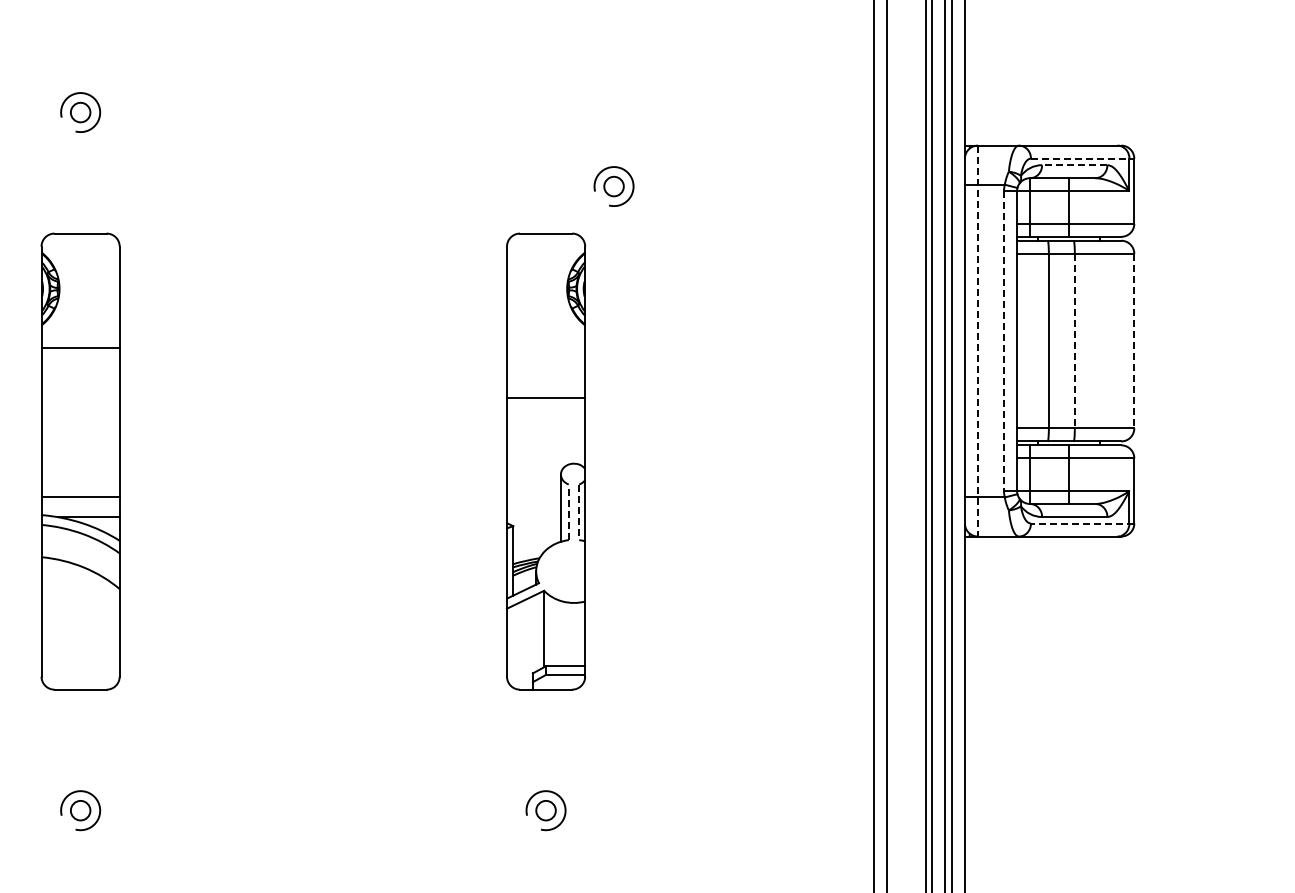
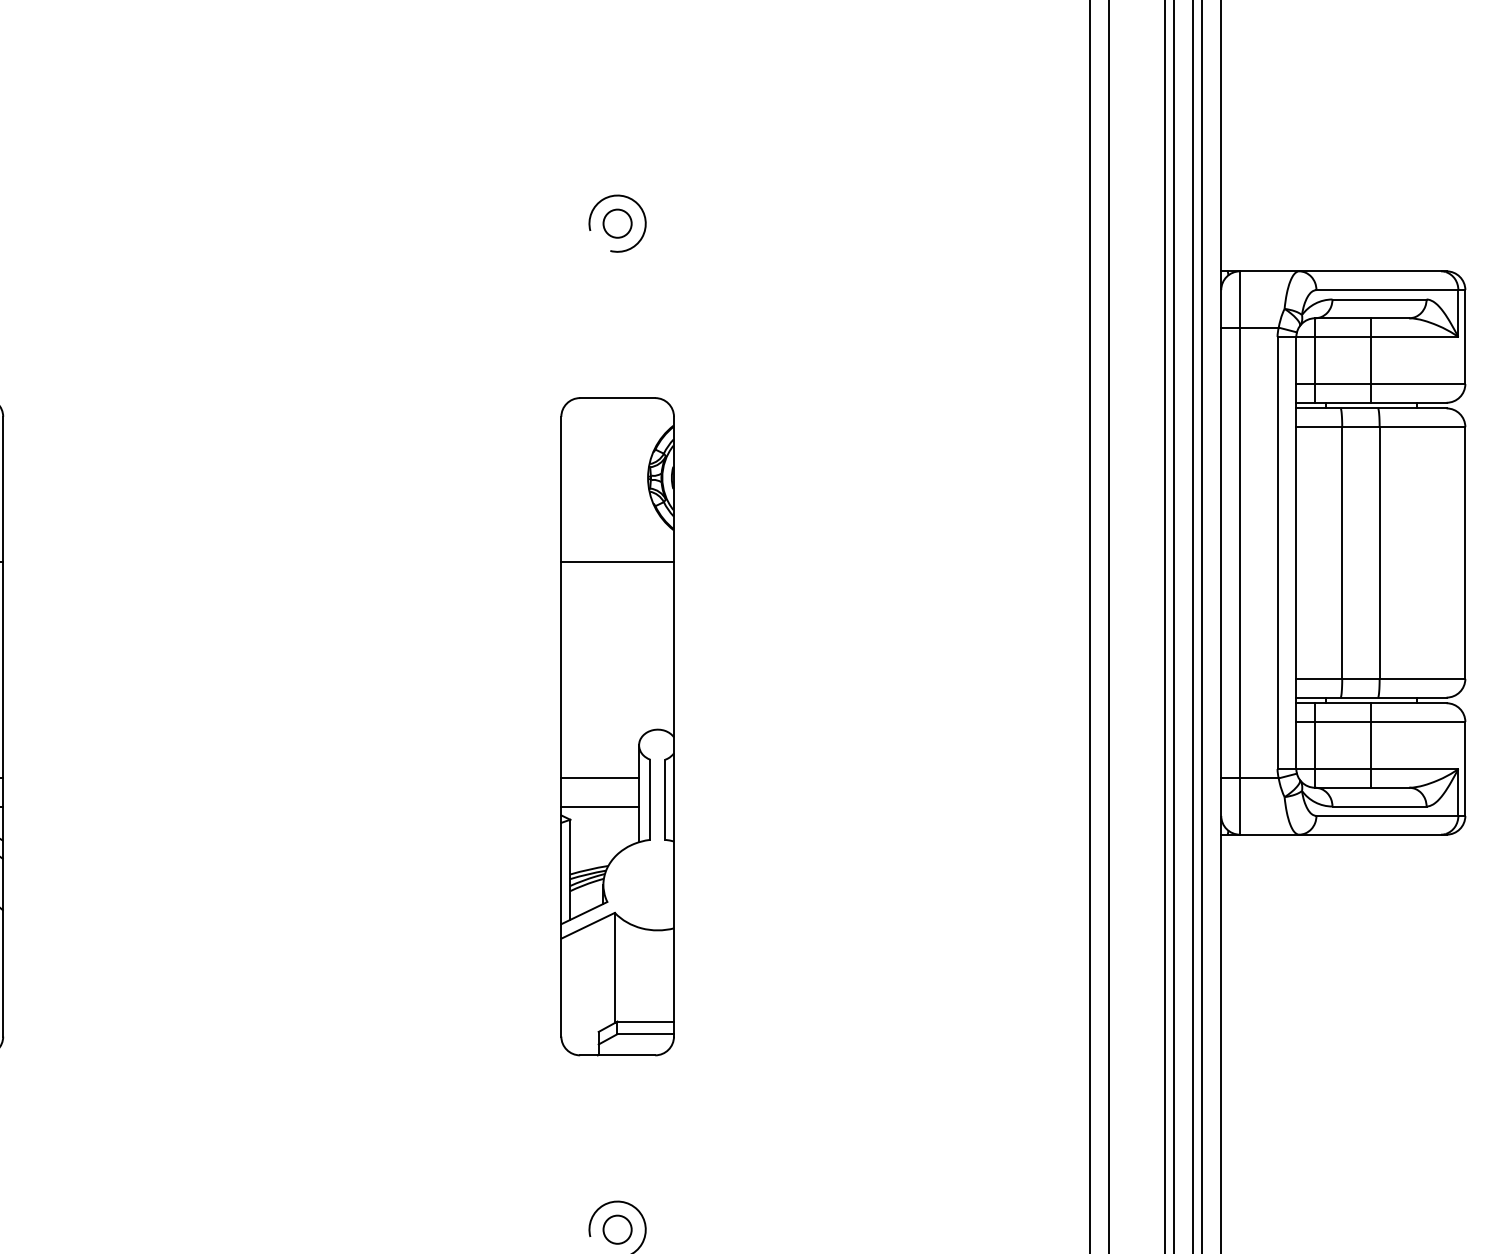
line: (1082, 158) -> (1390, 289), dashed -> solid
line: (1074, 165) -> (1379, 299), dashed -> solid
part: (613, 186) -> (616, 223), moved
line: (977, 341) -> (1239, 553), dashed -> solid
line: (1004, 341) -> (1278, 553), dashed -> solid
line: (1074, 341) -> (1379, 553), dashed -> solid
line: (1134, 341) -> (1465, 553), dashed -> solid
line: (546, 397) -> (618, 562), moved
line: (533, 497) -> (599, 778), added
line: (568, 512) -> (649, 800), dashed -> solid
line: (579, 512) -> (665, 800), dashed -> solid
line: (533, 517) -> (599, 807), added
line: (1082, 523) -> (1390, 815), dashed -> solid

